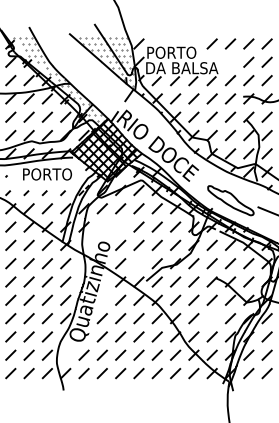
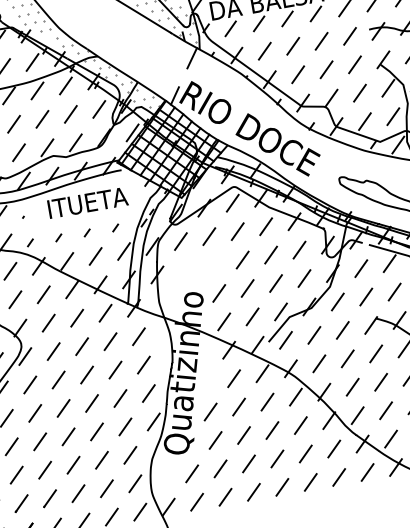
text: (48, 174) -> (88, 202), PORTO -> ITUETA
line: (138, 263) -> (251, 316), added
line: (211, 318) -> (379, 382), added

